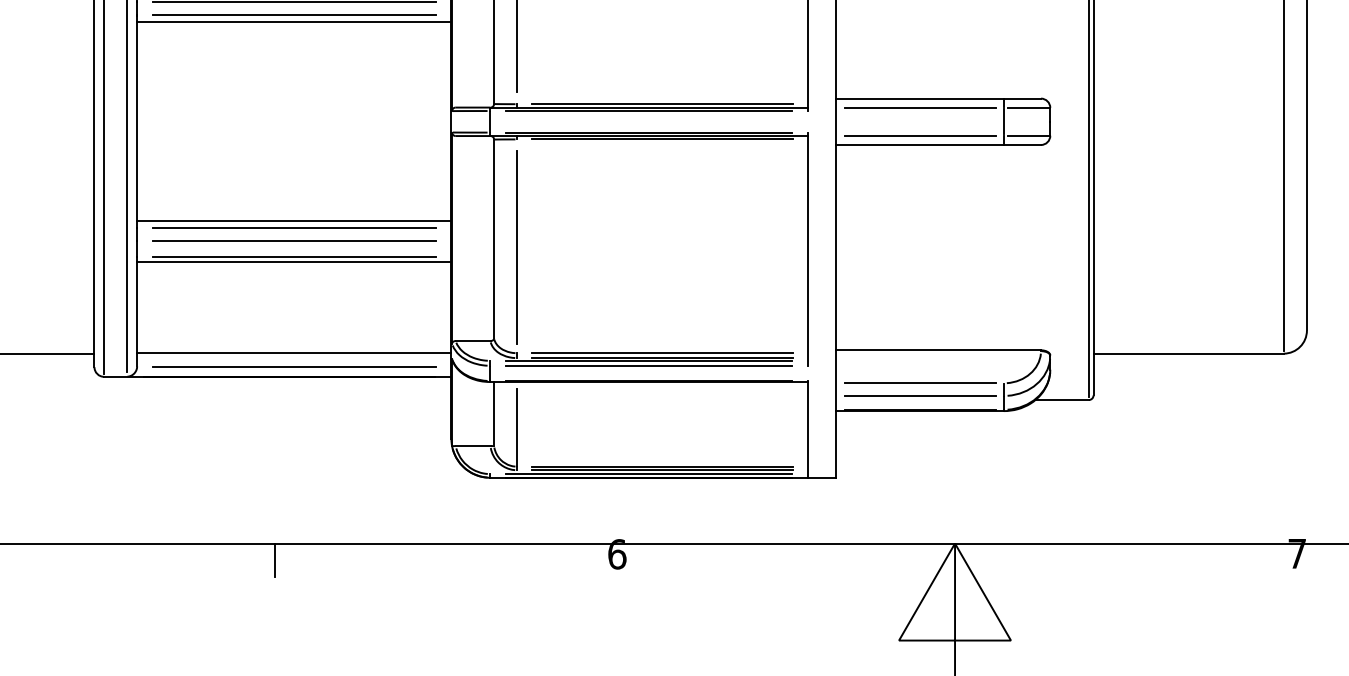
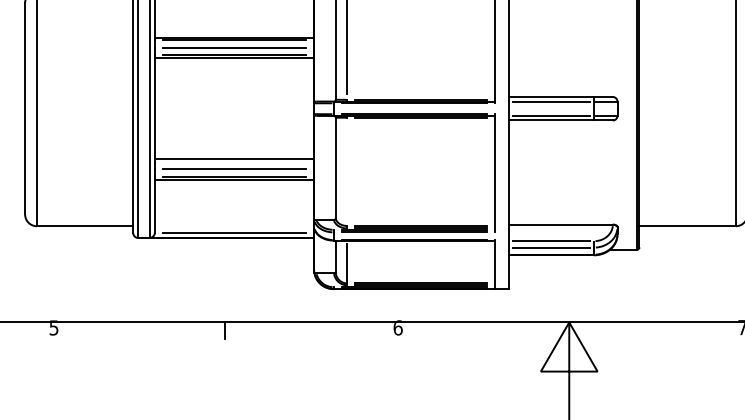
line: (294, 227) -> (234, 162), removed
line: (517, 247) -> (347, 172), removed
line: (294, 352) -> (234, 225), removed

